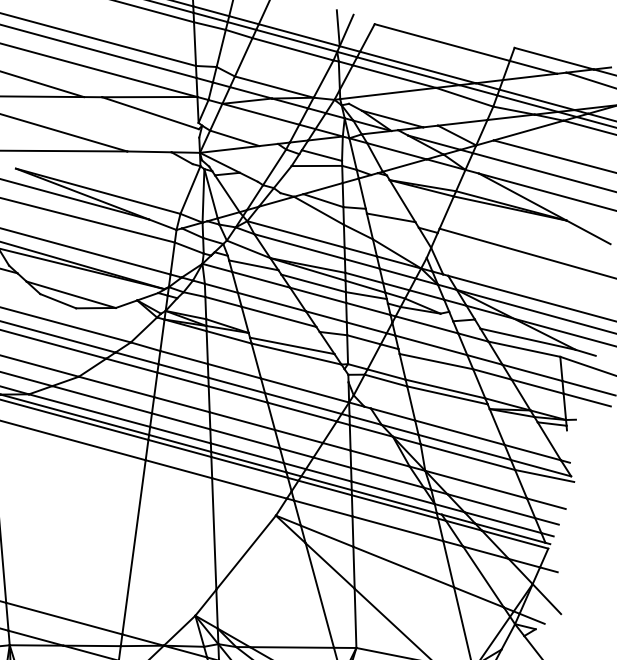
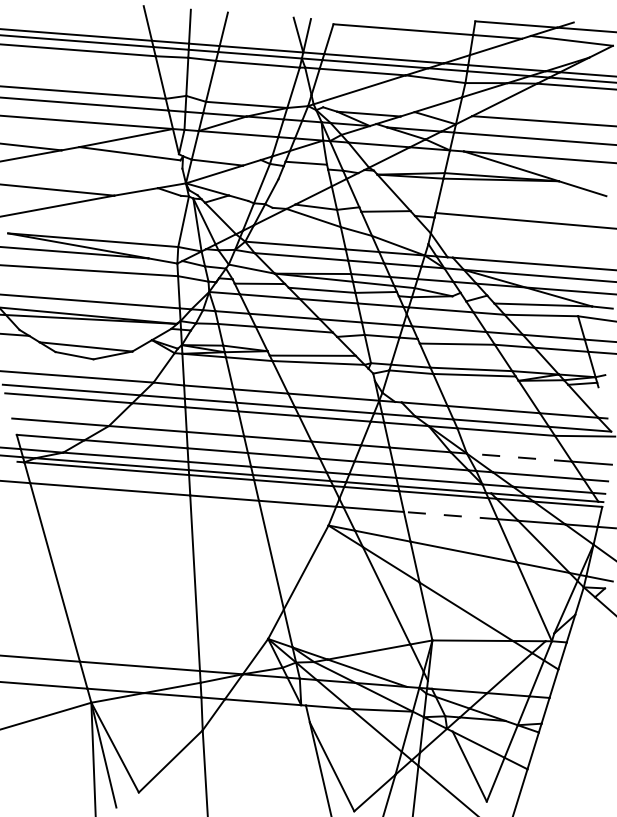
line: (317, 166) -> (303, 174), removed
line: (476, 484) -> (519, 457), solid -> dashed
line: (397, 528) -> (450, 515), solid -> dashed

